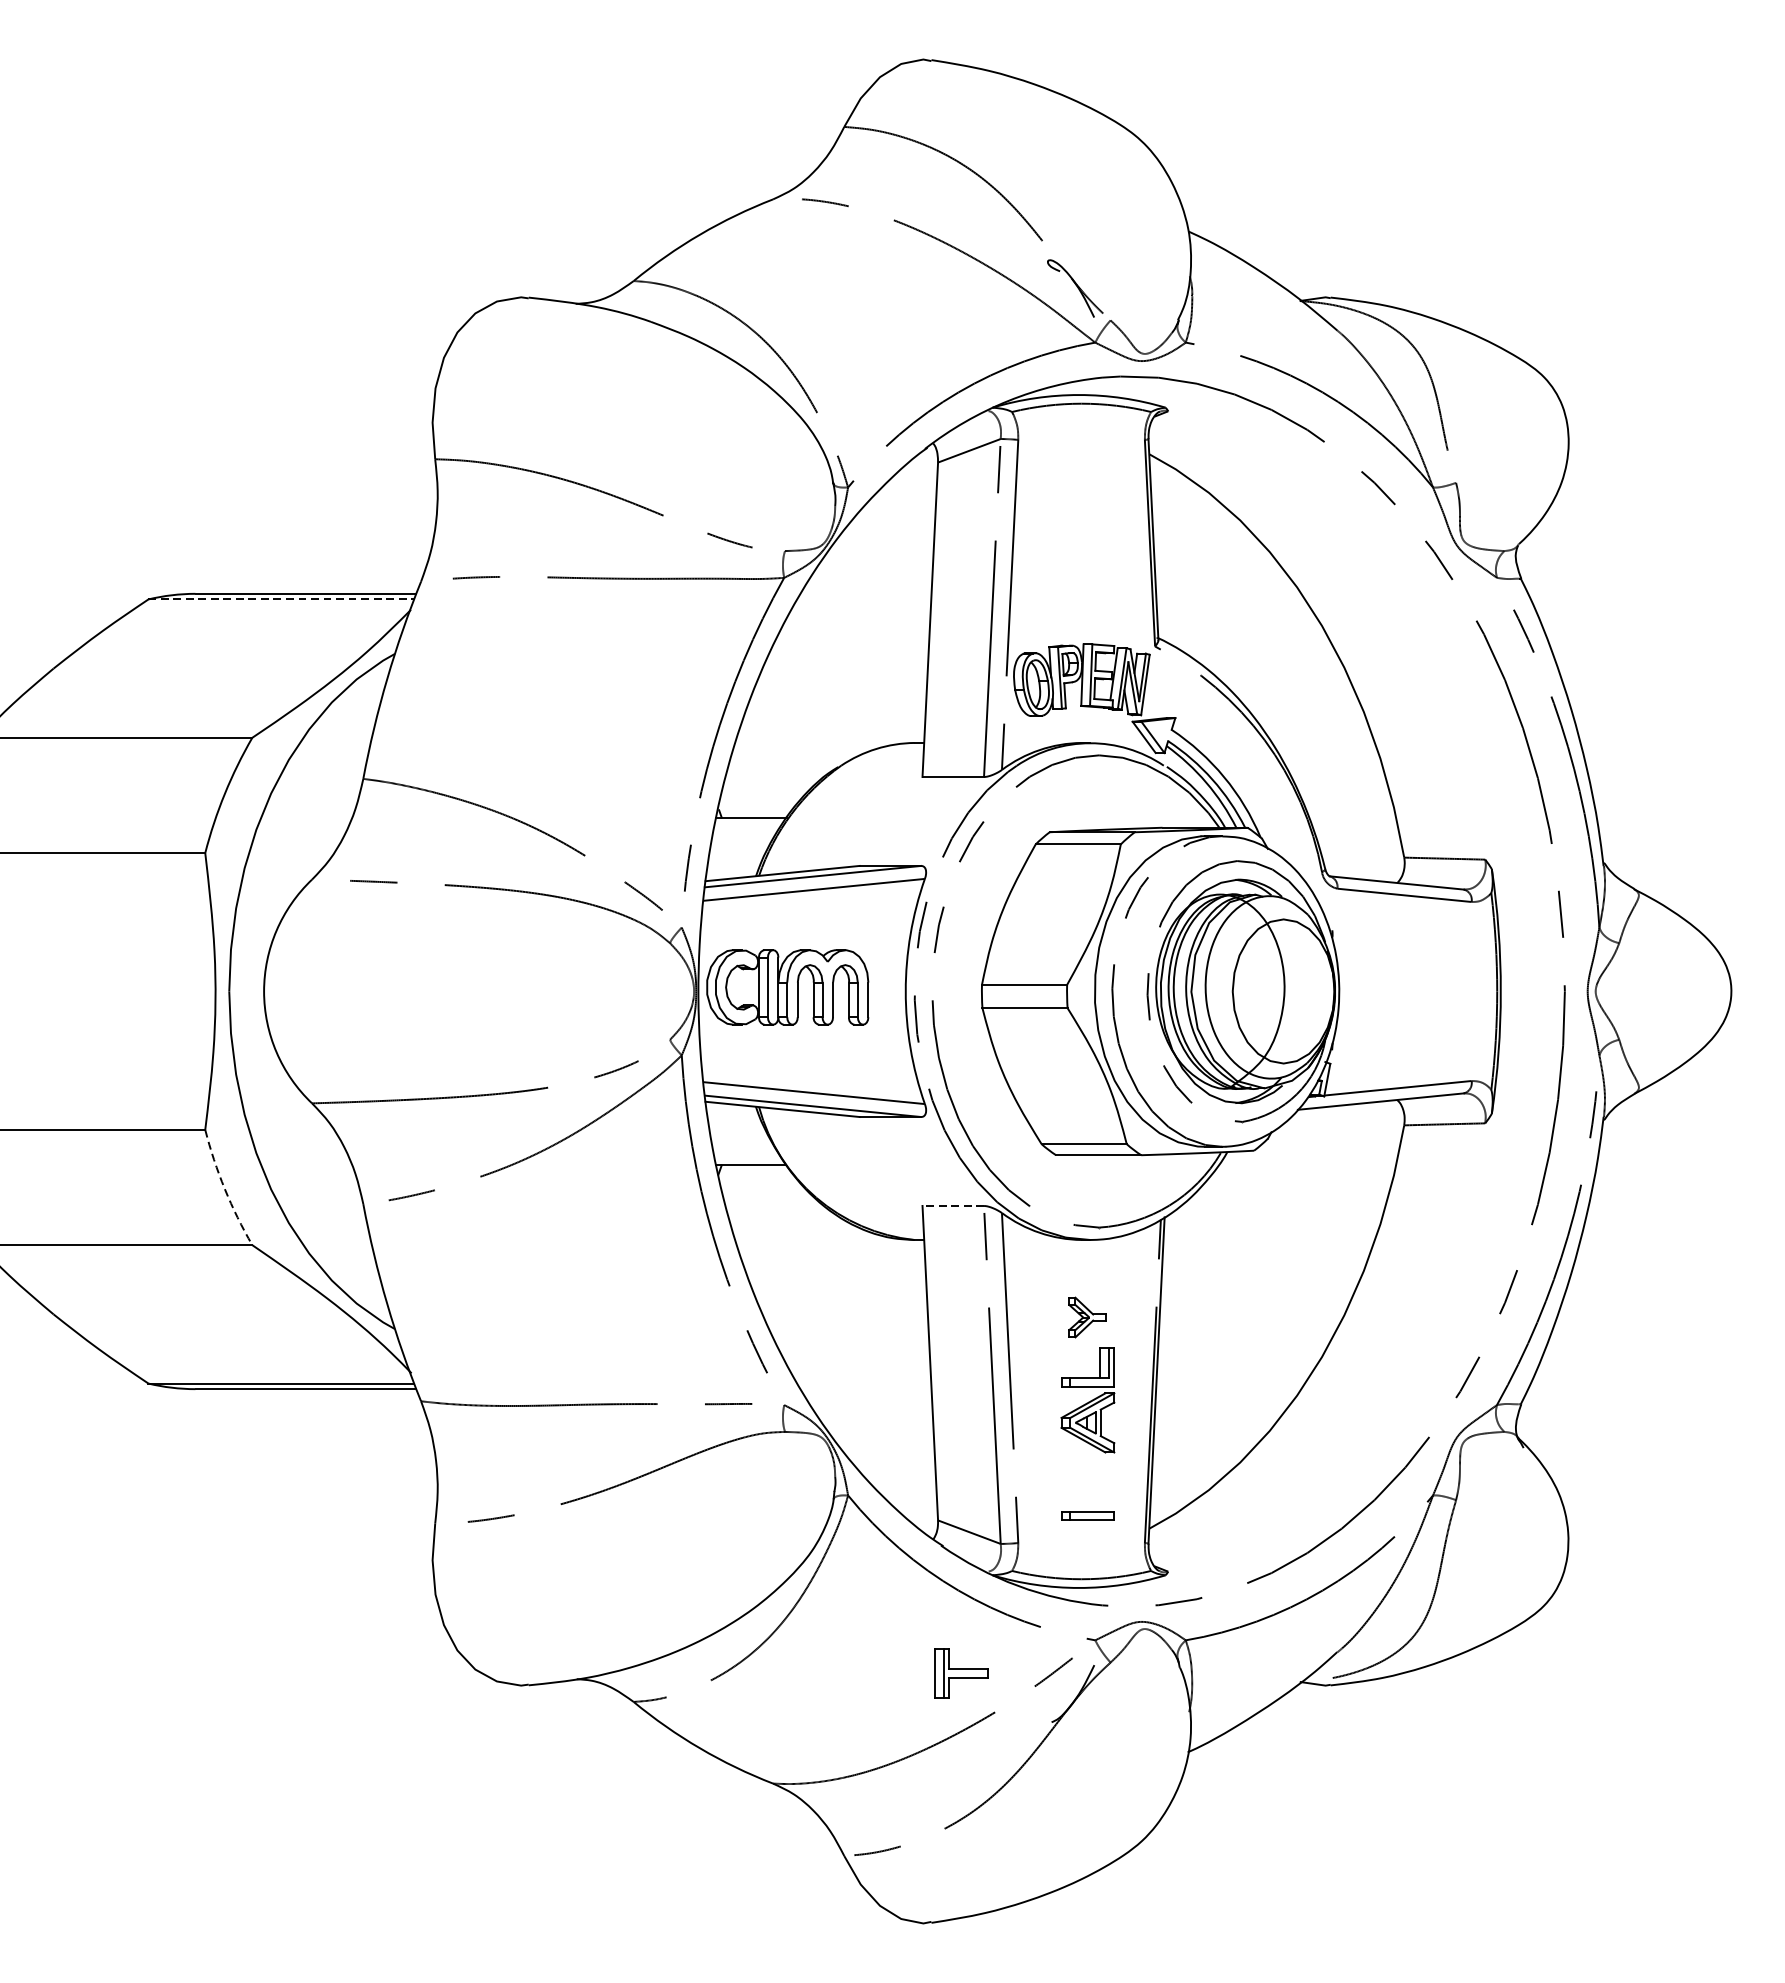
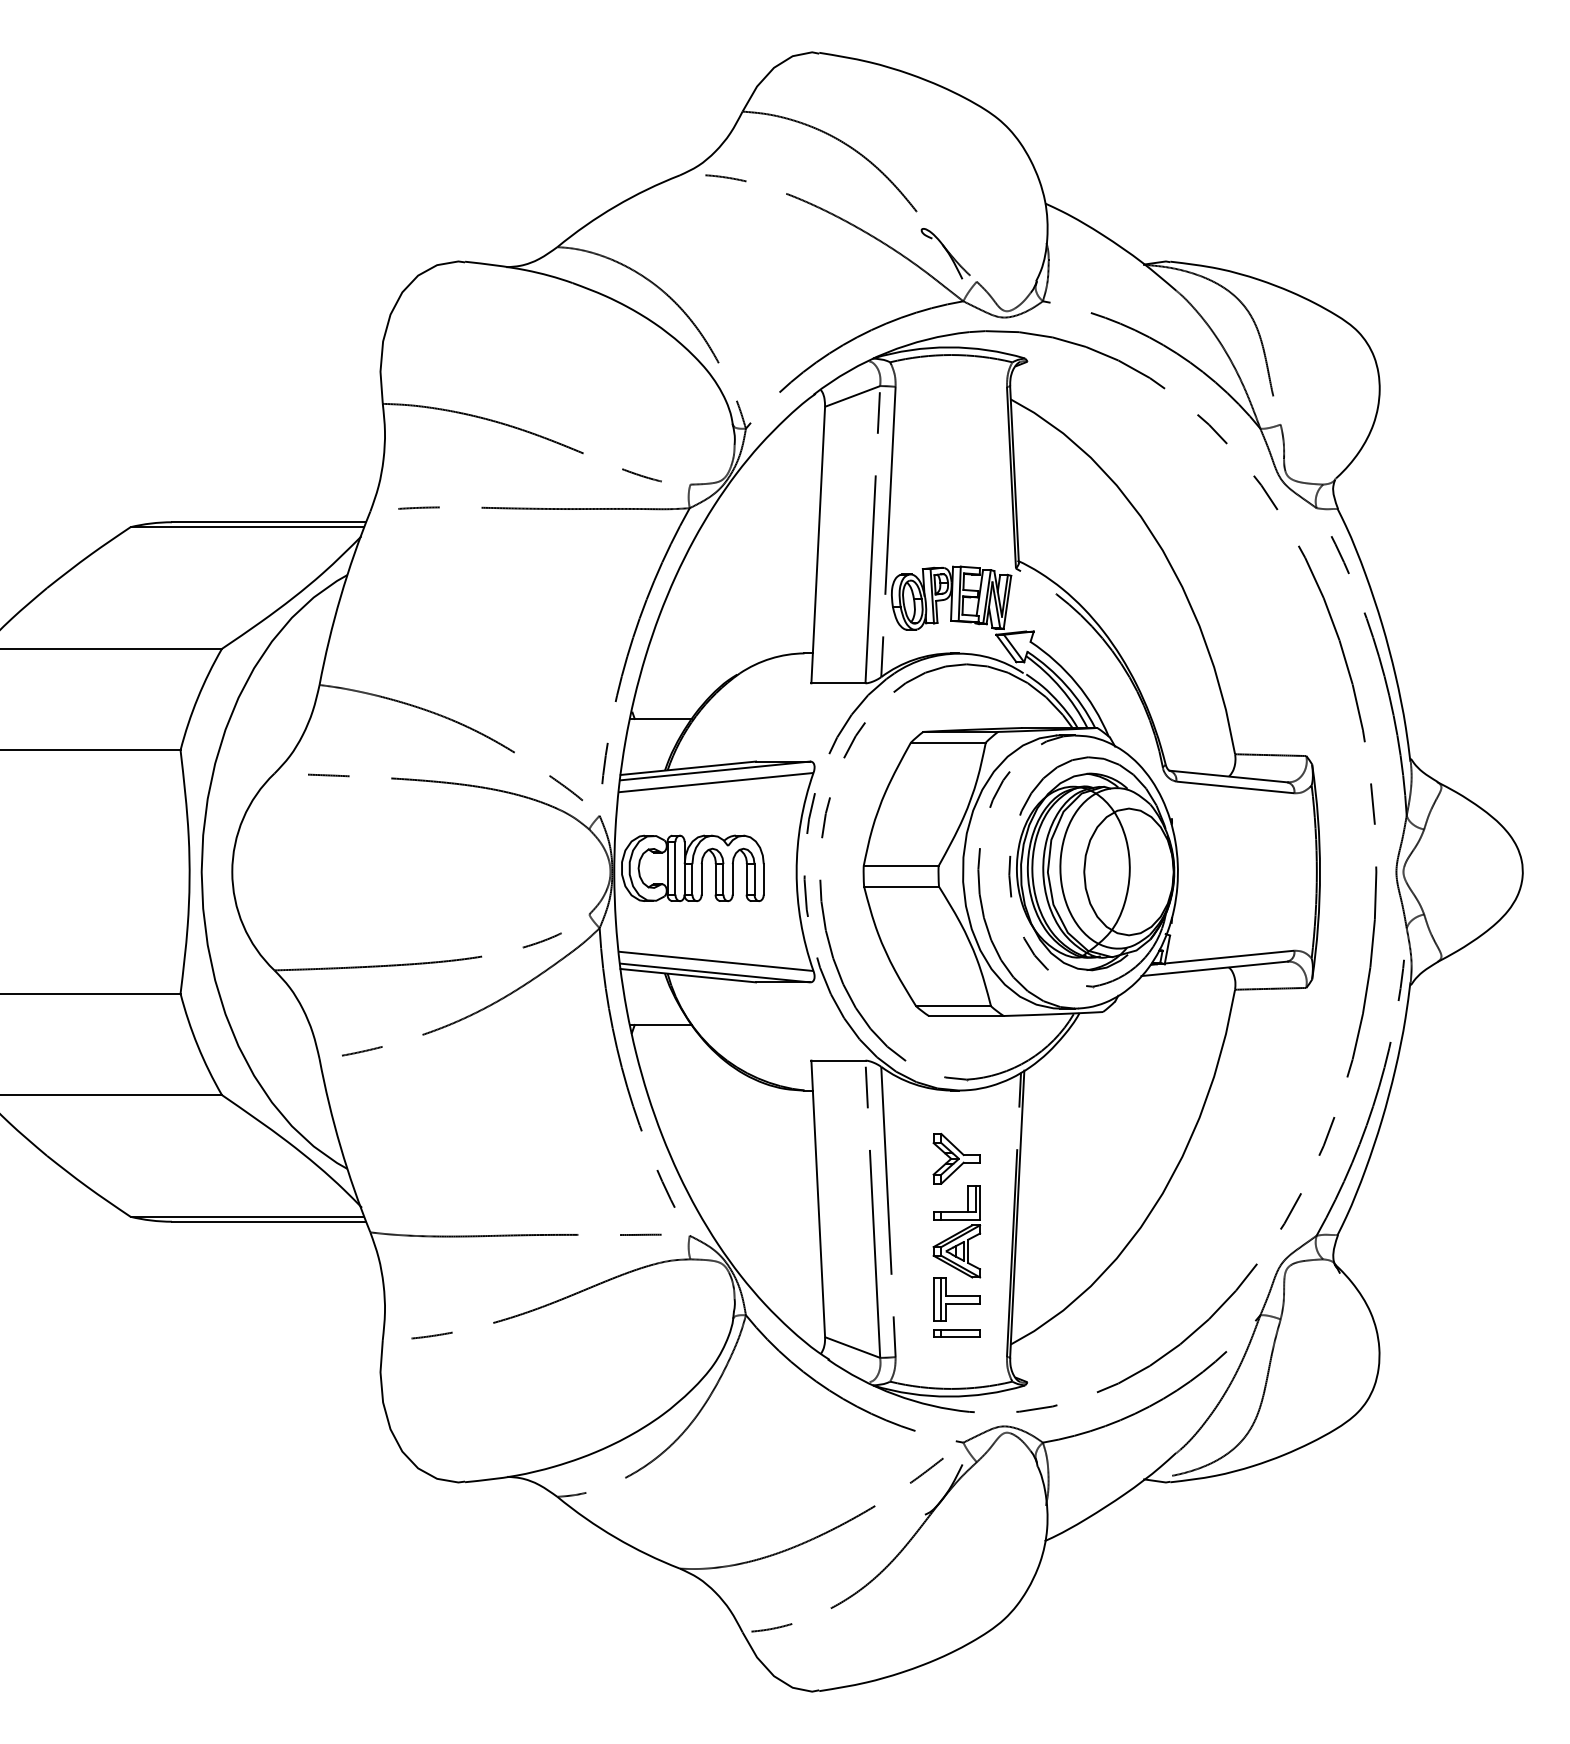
line: (281, 599) -> (247, 527), dashed -> solid
arc: (224, 1188) -> (197, 1045), dashed -> solid
line: (952, 1205) -> (837, 1060), dashed -> solid
part: (1087, 1317) -> (956, 1158), size x1.43
part: (961, 1673) -> (956, 1299), moved

